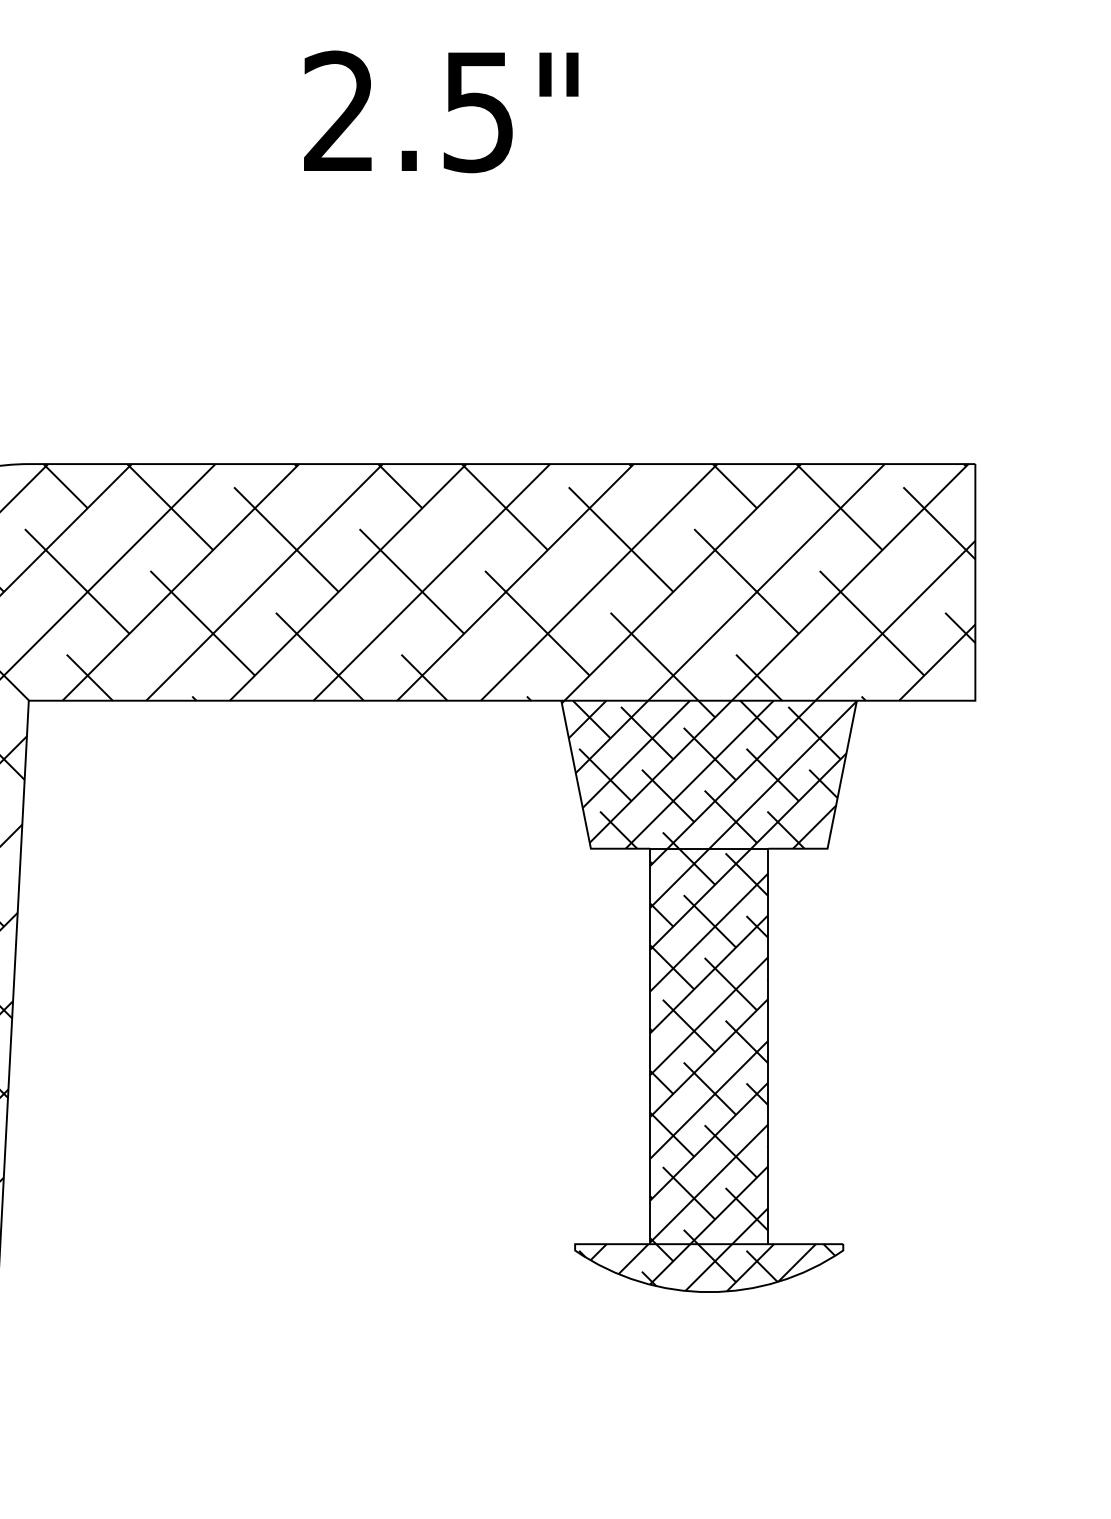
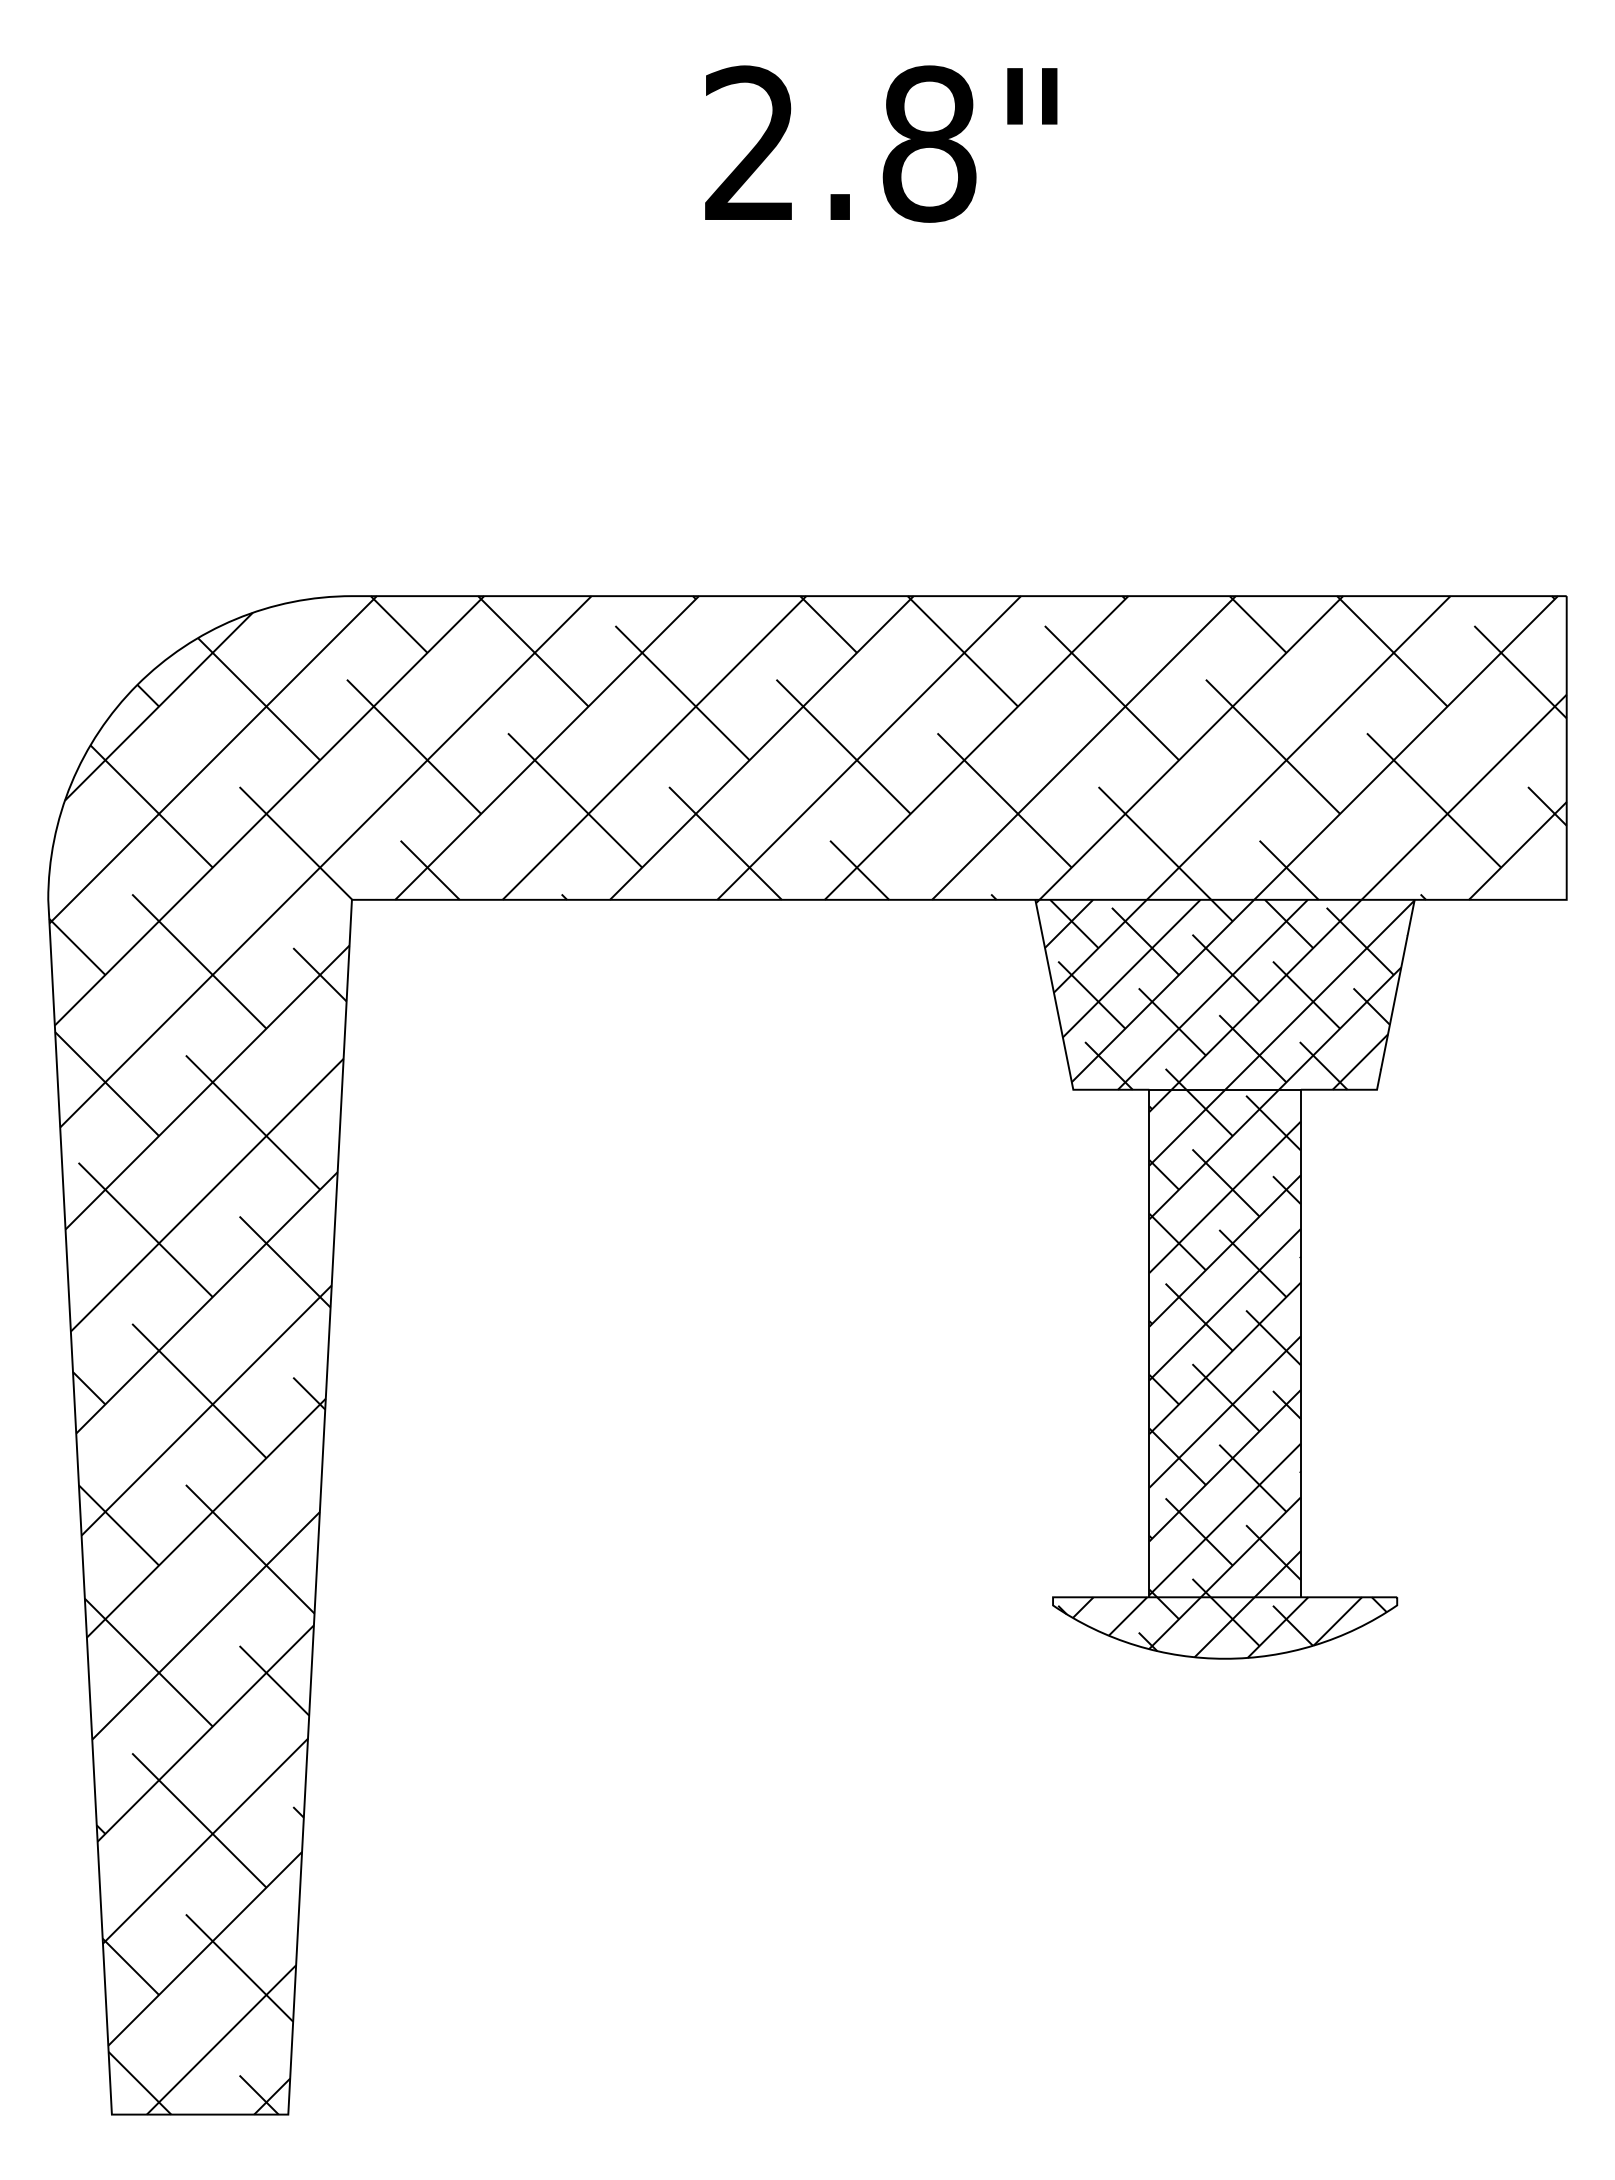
text: (478, 111) -> (929, 143), 2.5" -> 2.8"

